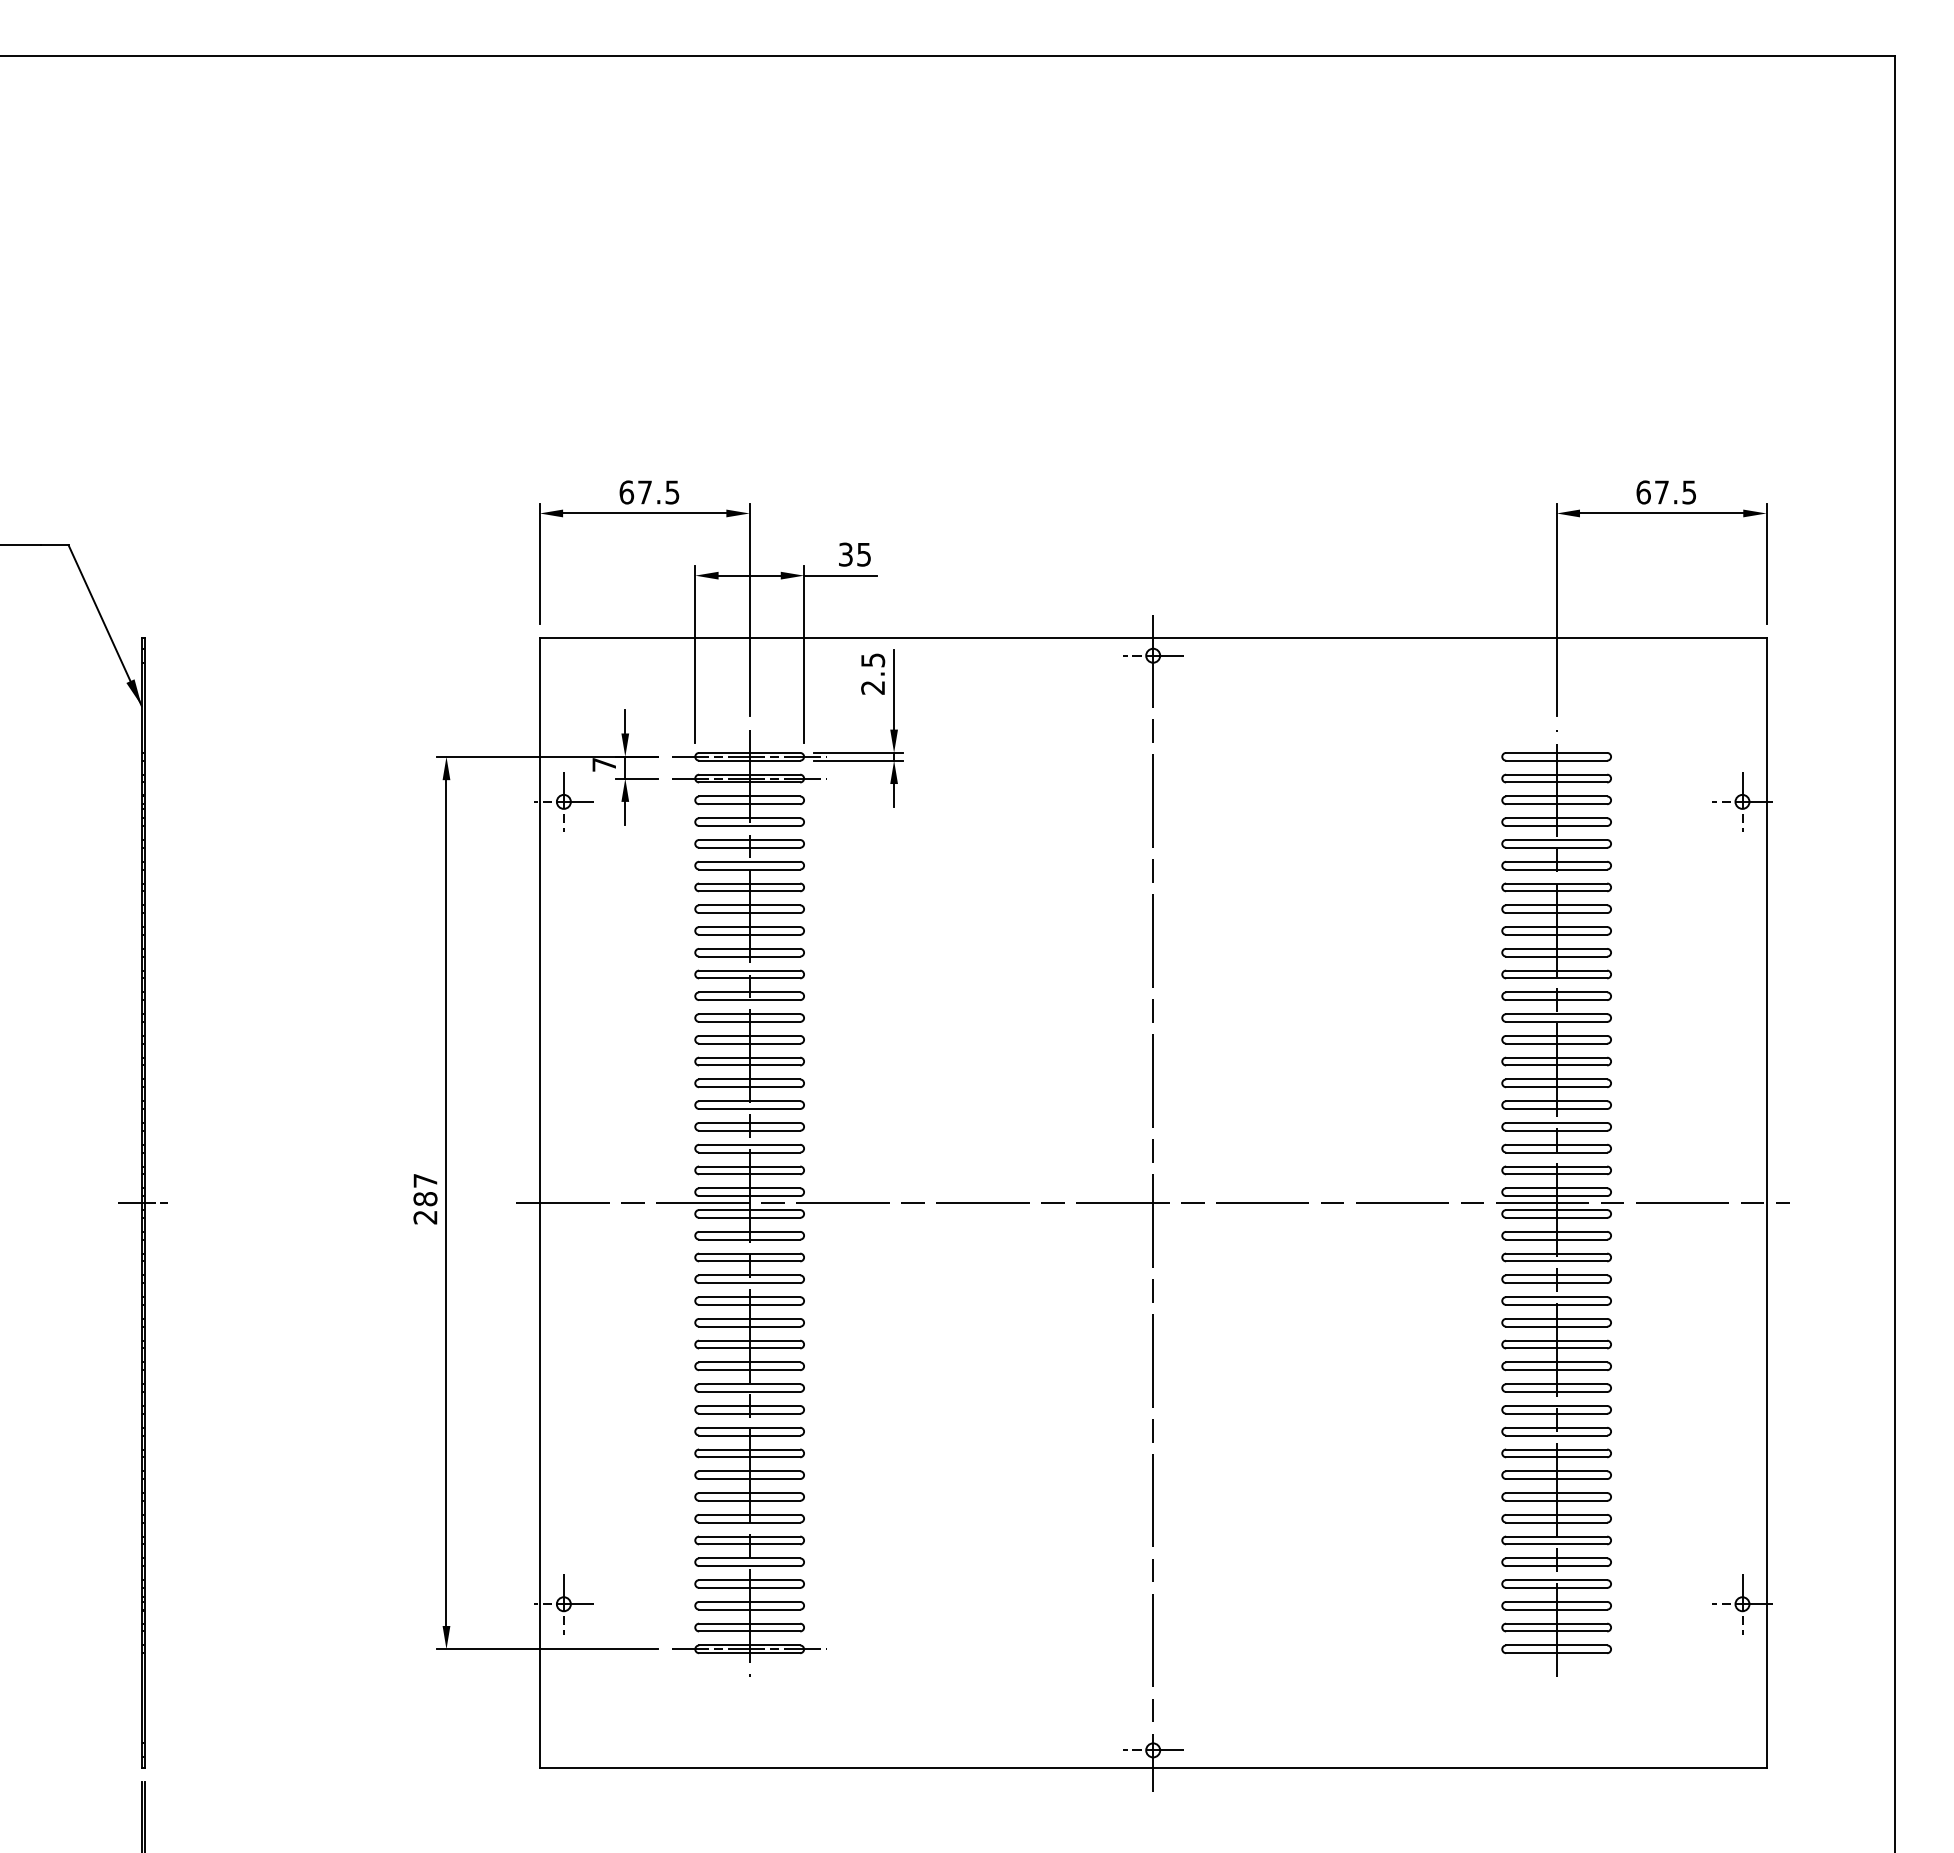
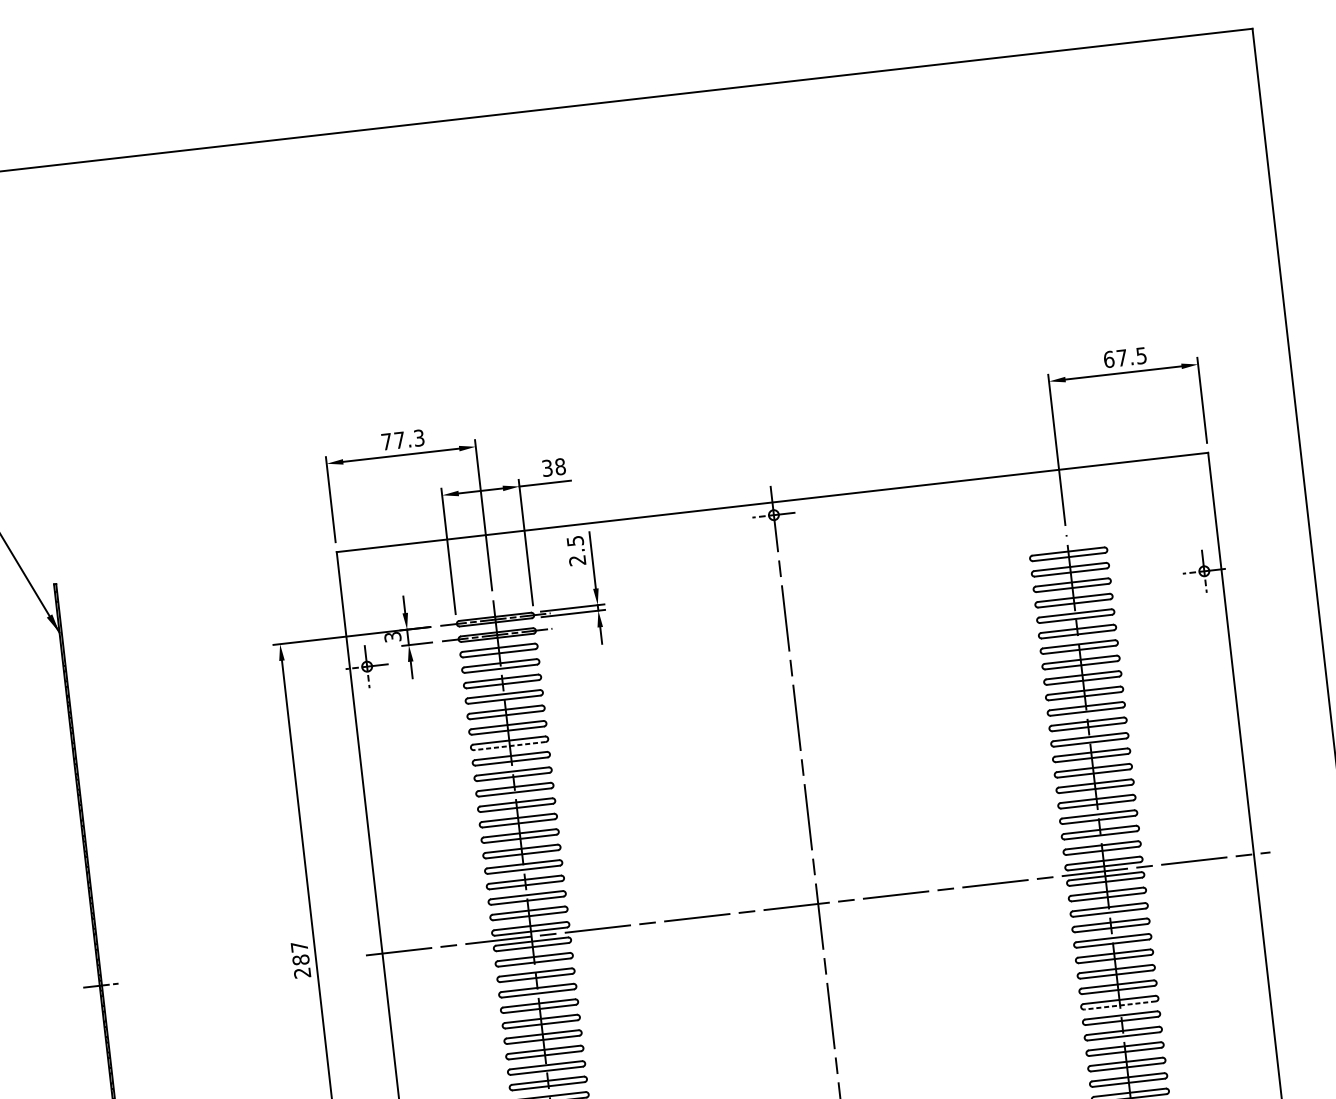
text: (649, 492) -> (402, 439), 67.5 -> 77.3
text: (864, 554) -> (560, 466), 35 -> 38
text: (604, 764) -> (392, 636), 7 -> 3
line: (749, 934) -> (509, 745), solid -> dashed
line: (1556, 1391) -> (1119, 1005), solid -> dashed

